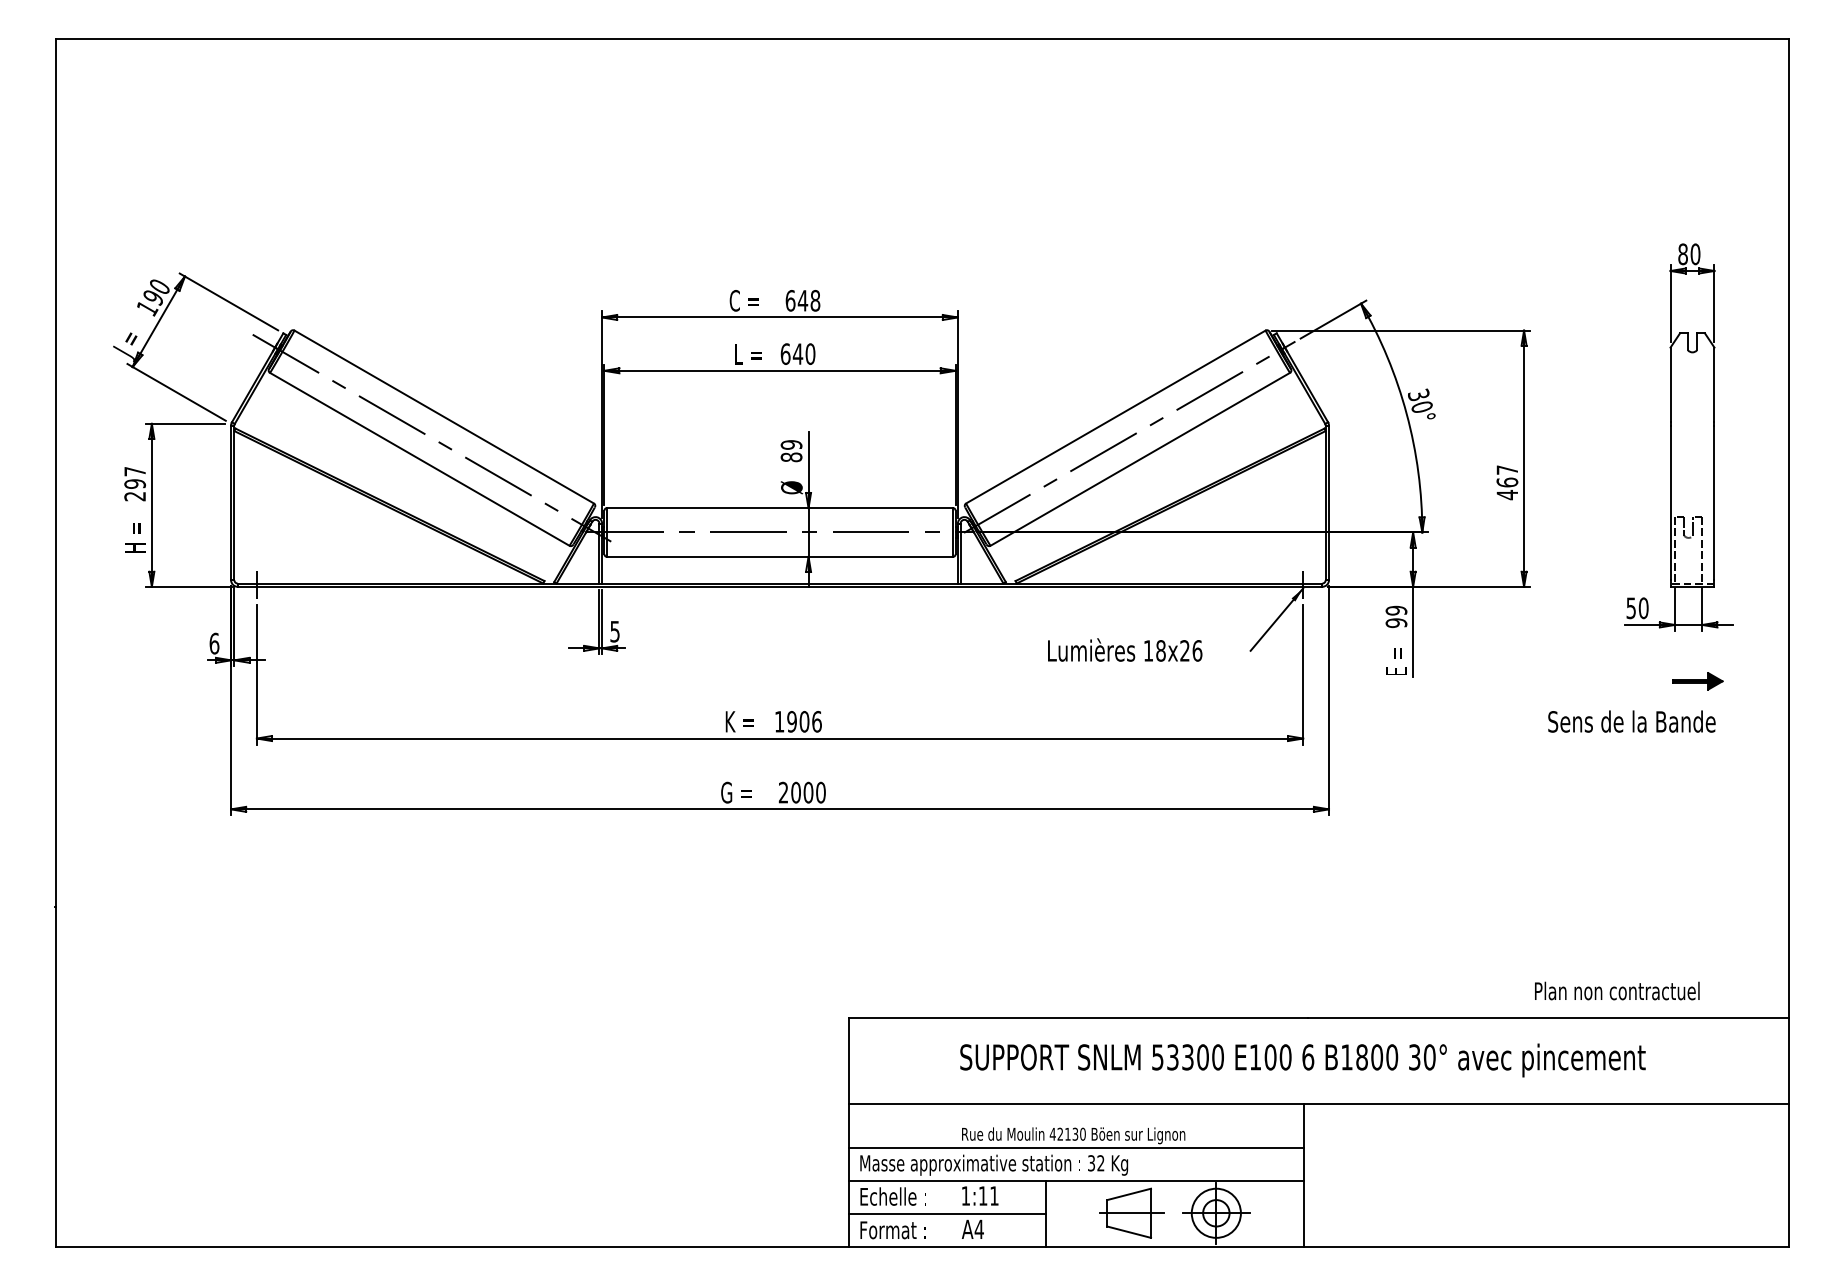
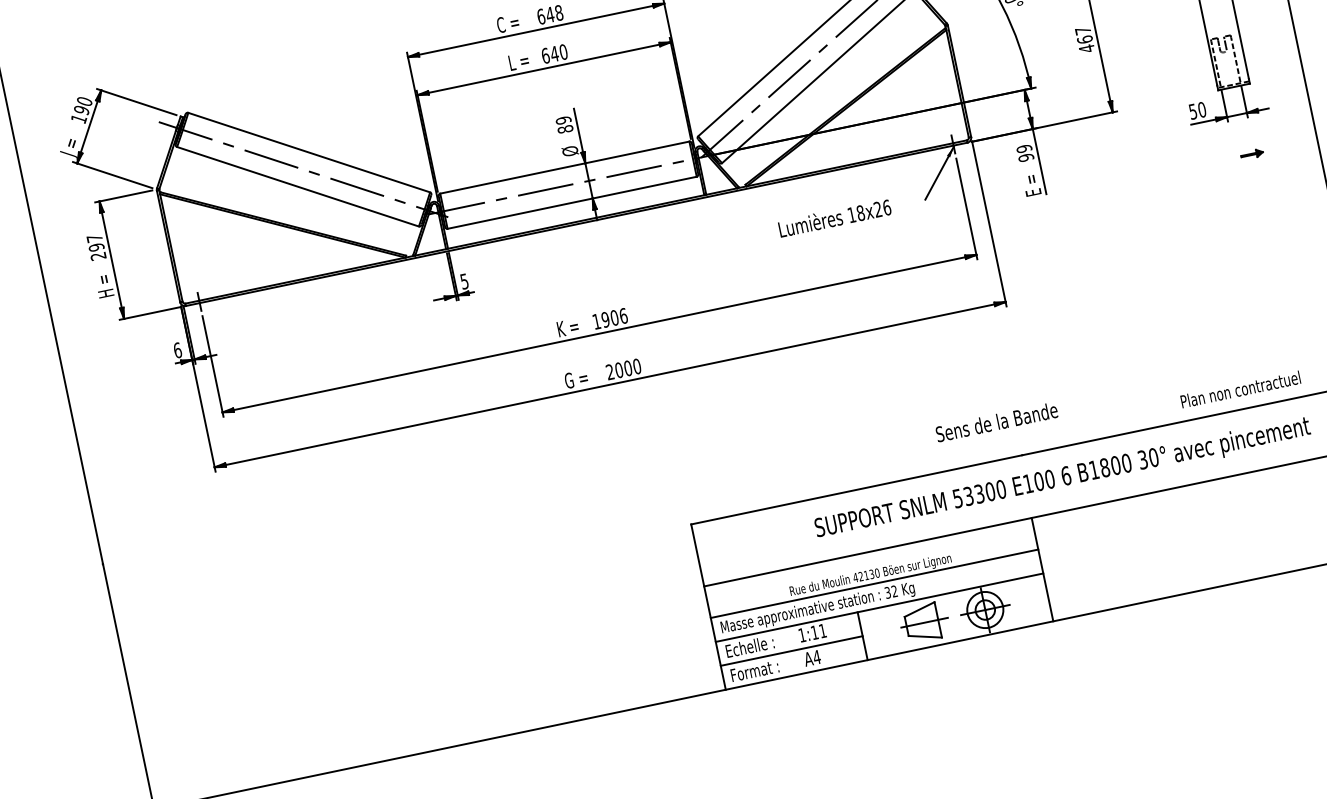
part: (1697, 681) -> (1251, 154), size x0.6
text: (1631, 721) -> (996, 422), moved
text: (1302, 1060) -> (1062, 479), moved

